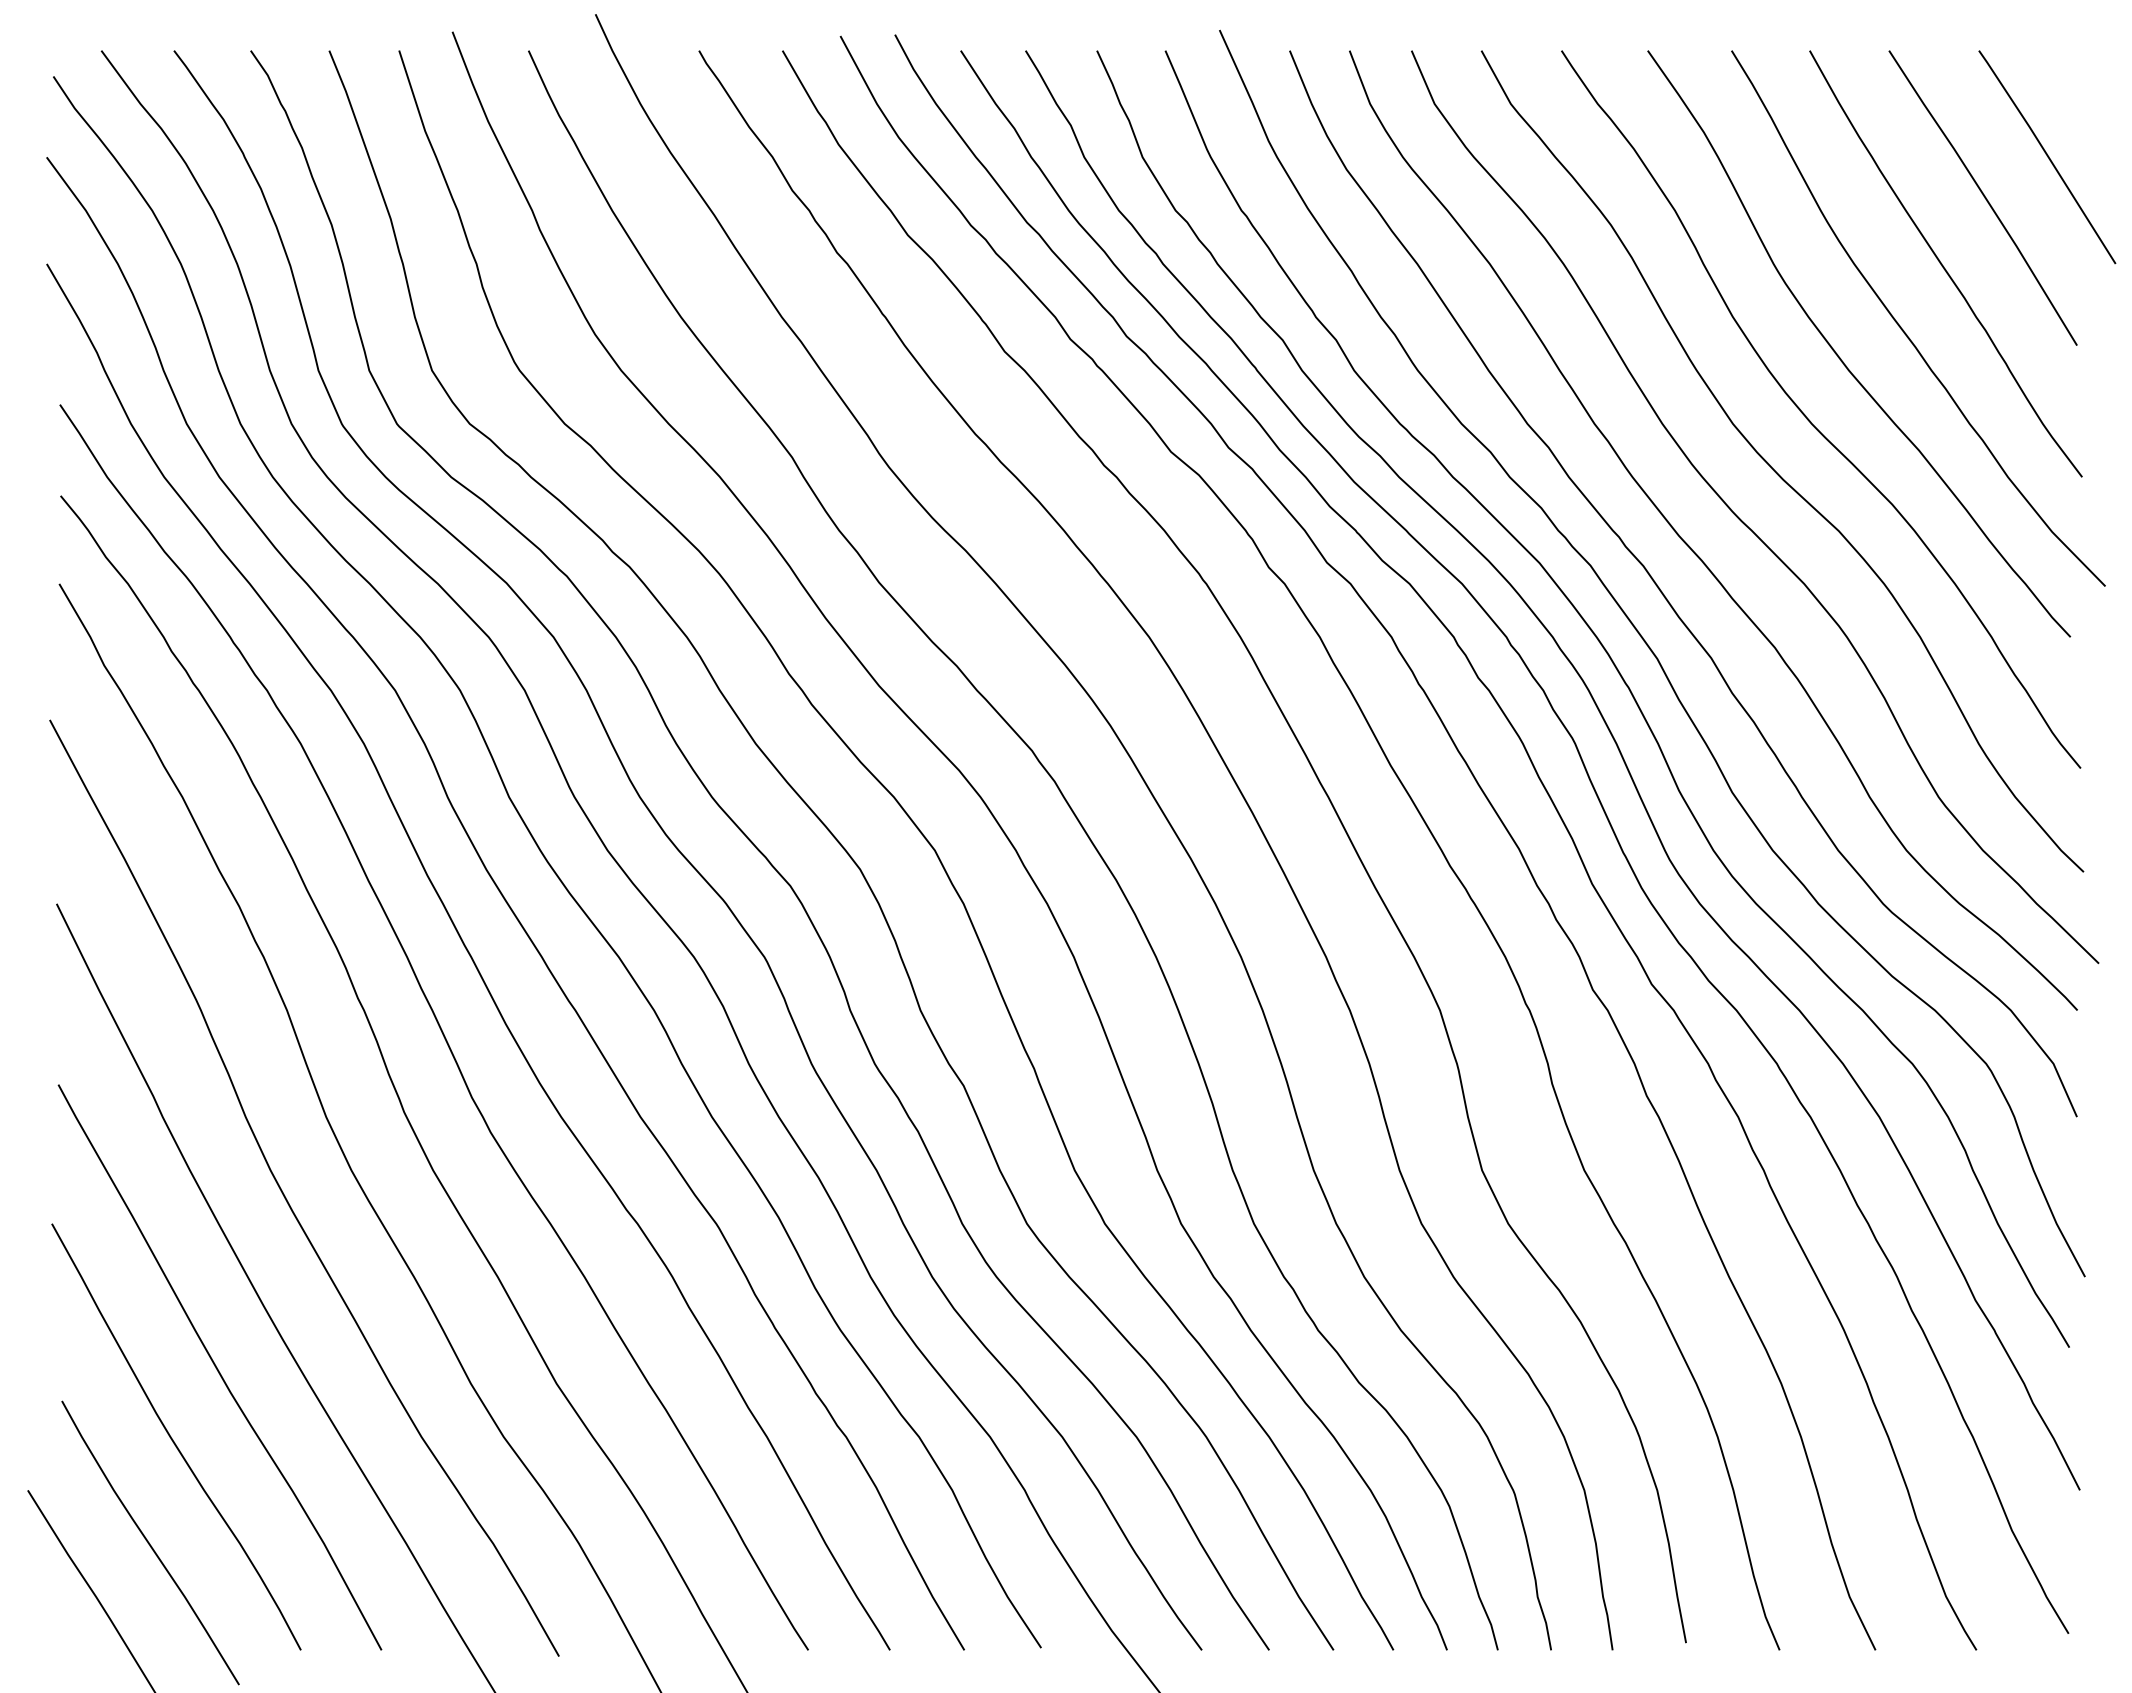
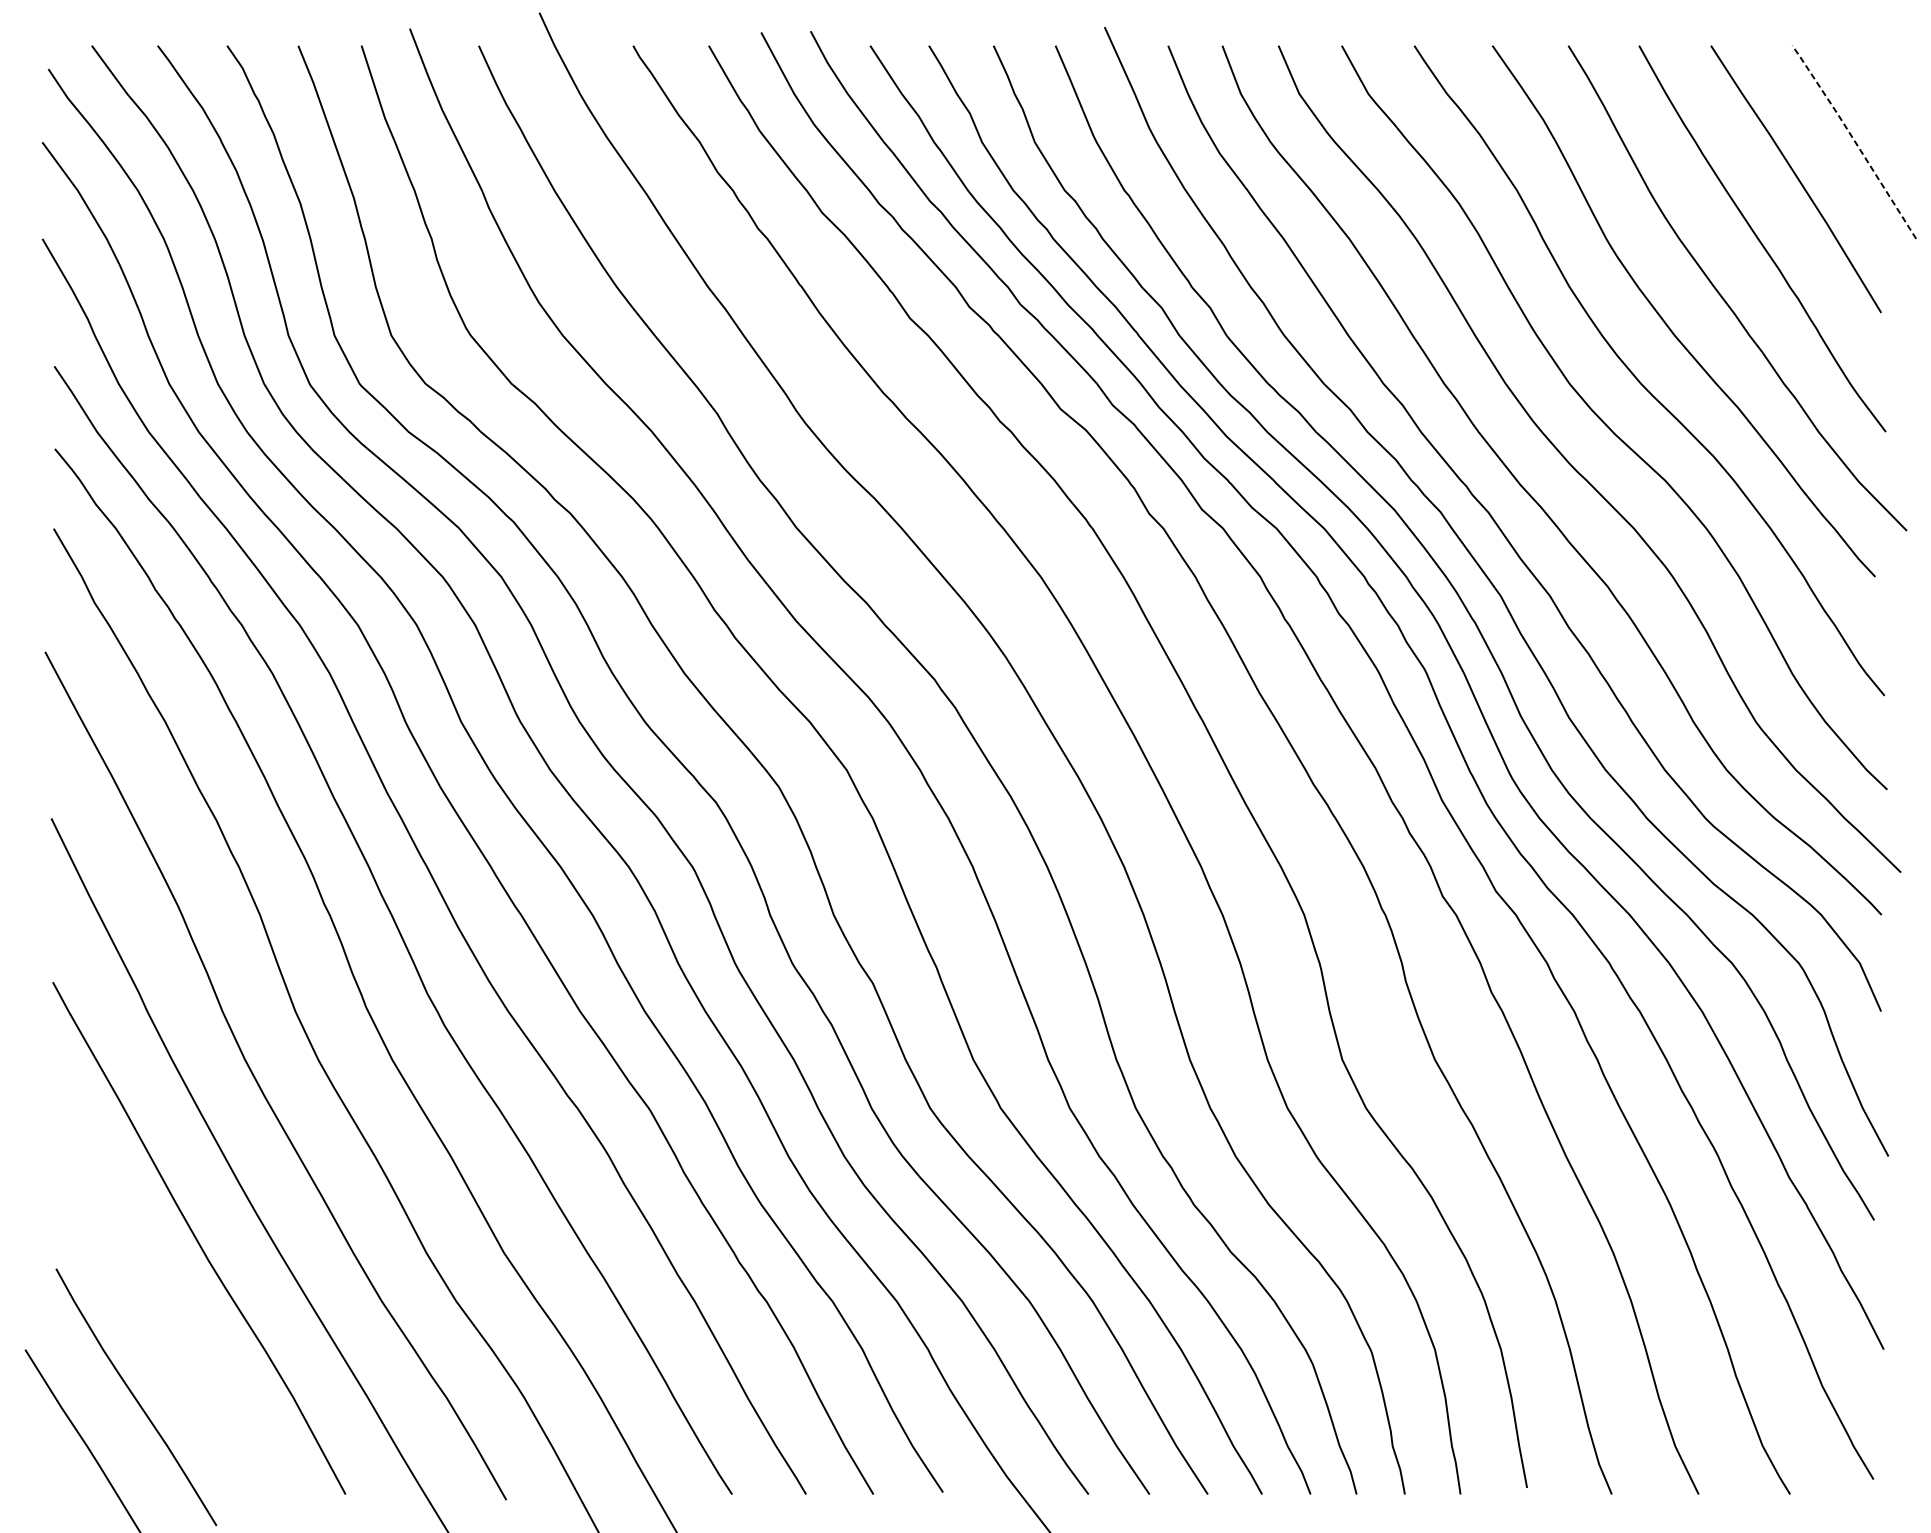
line: (2047, 155) -> (1854, 140), solid -> dashed
curve: (173, 1439) -> (157, 1303), removed

